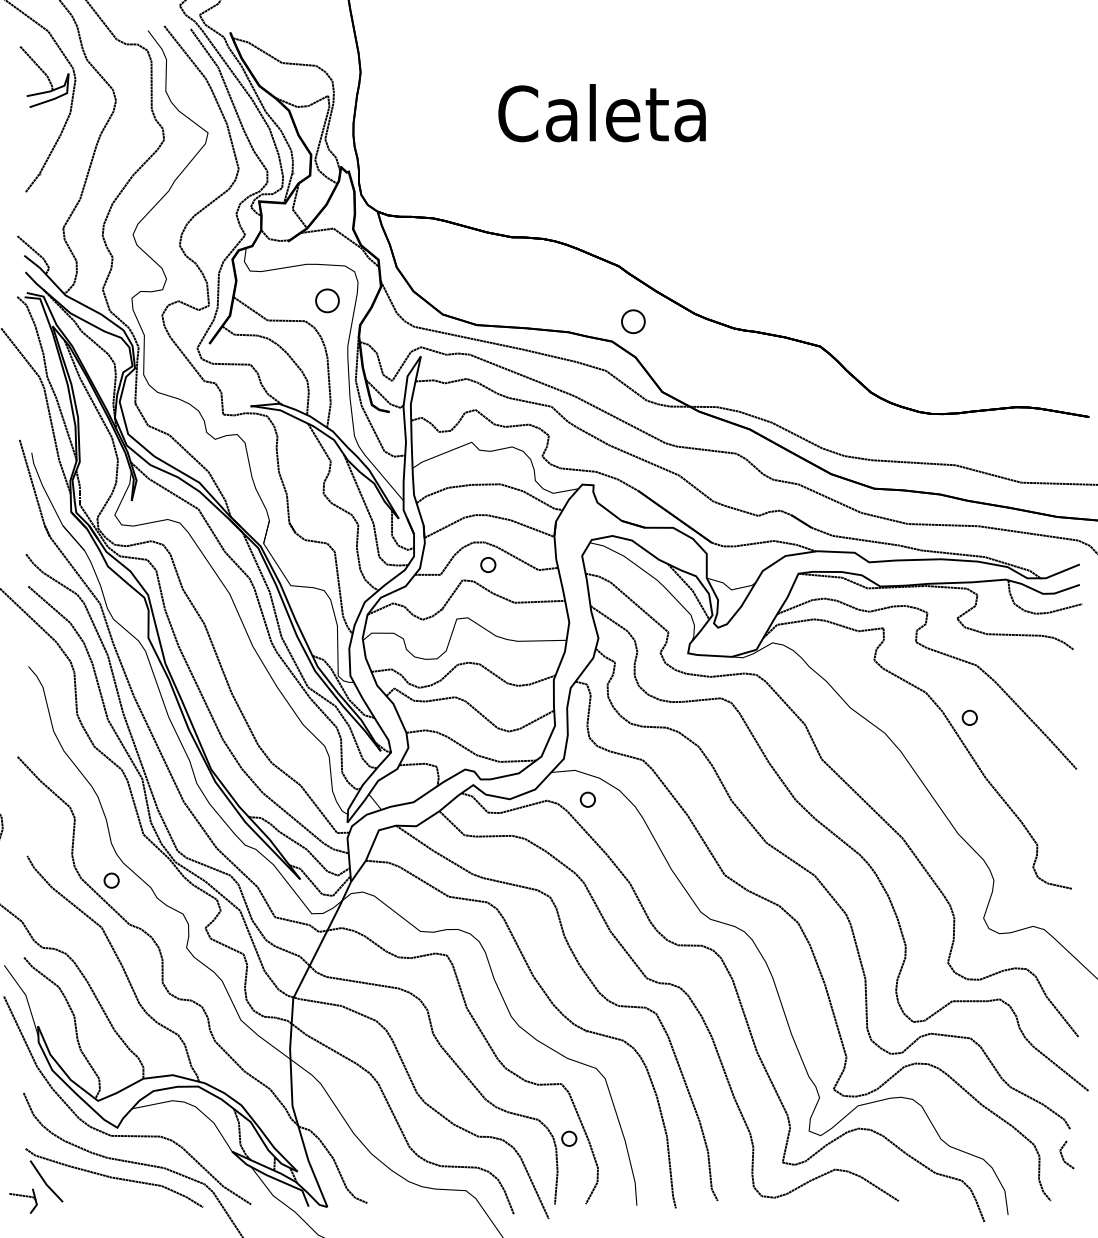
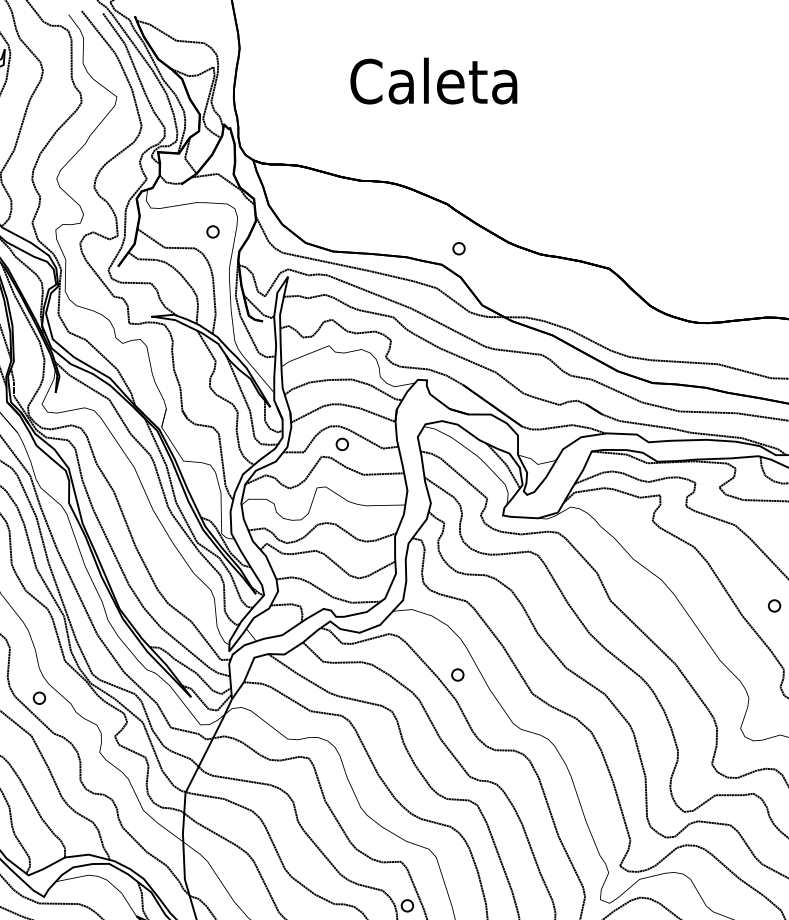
part: (327, 300) -> (213, 231), size x0.62
part: (633, 321) -> (459, 248), size x0.62
part: (969, 717) -> (774, 605), moved
part: (587, 799) -> (457, 674), moved

